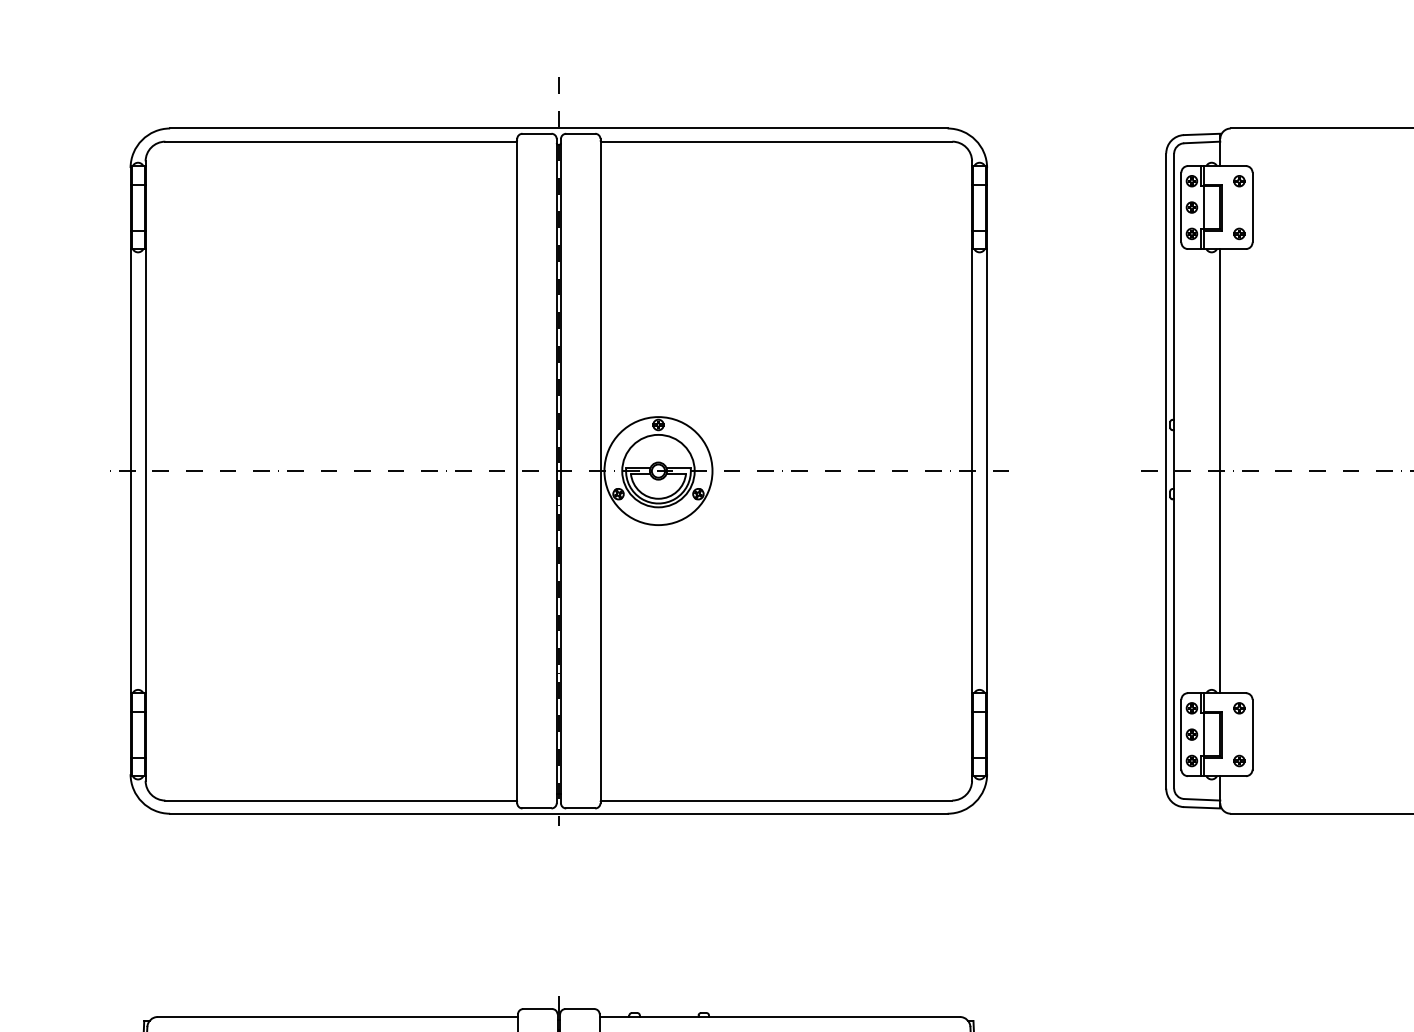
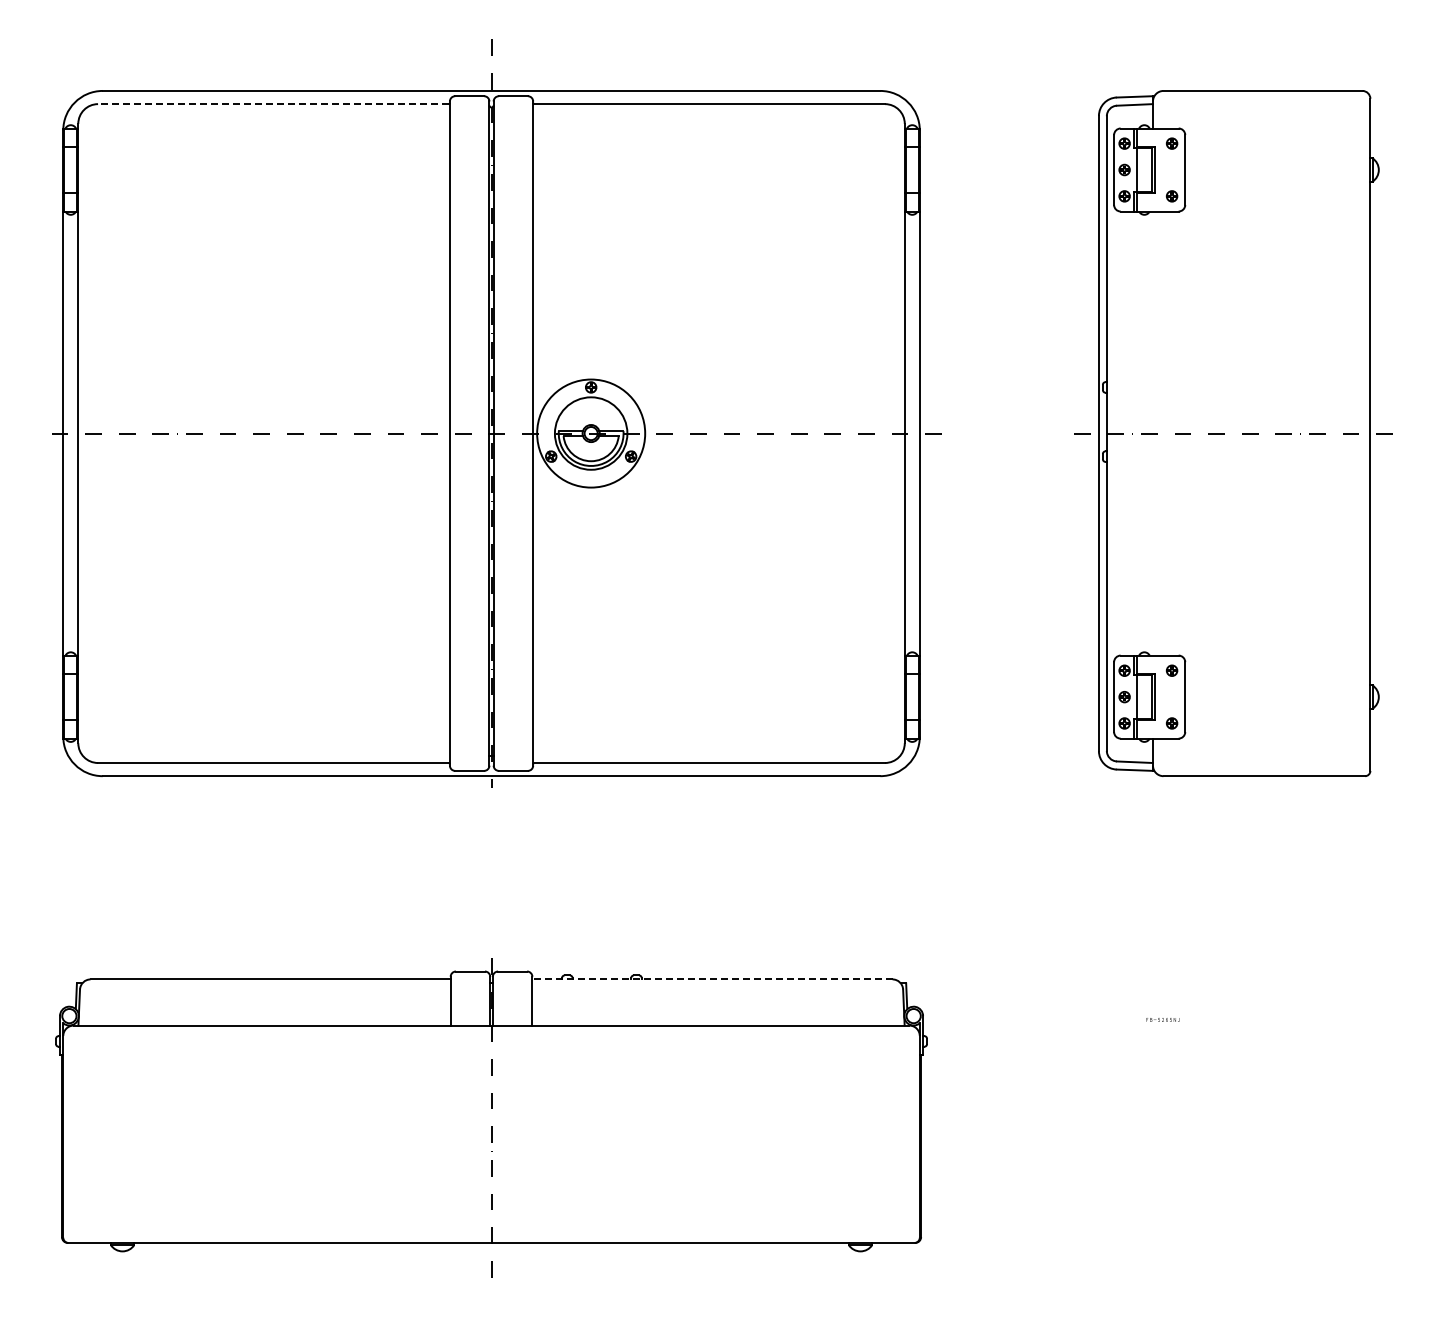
line: (339, 142) -> (272, 104), solid -> dashed
line: (1219, 471) -> (1152, 433), removed
line: (778, 1017) -> (711, 979), solid -> dashed

